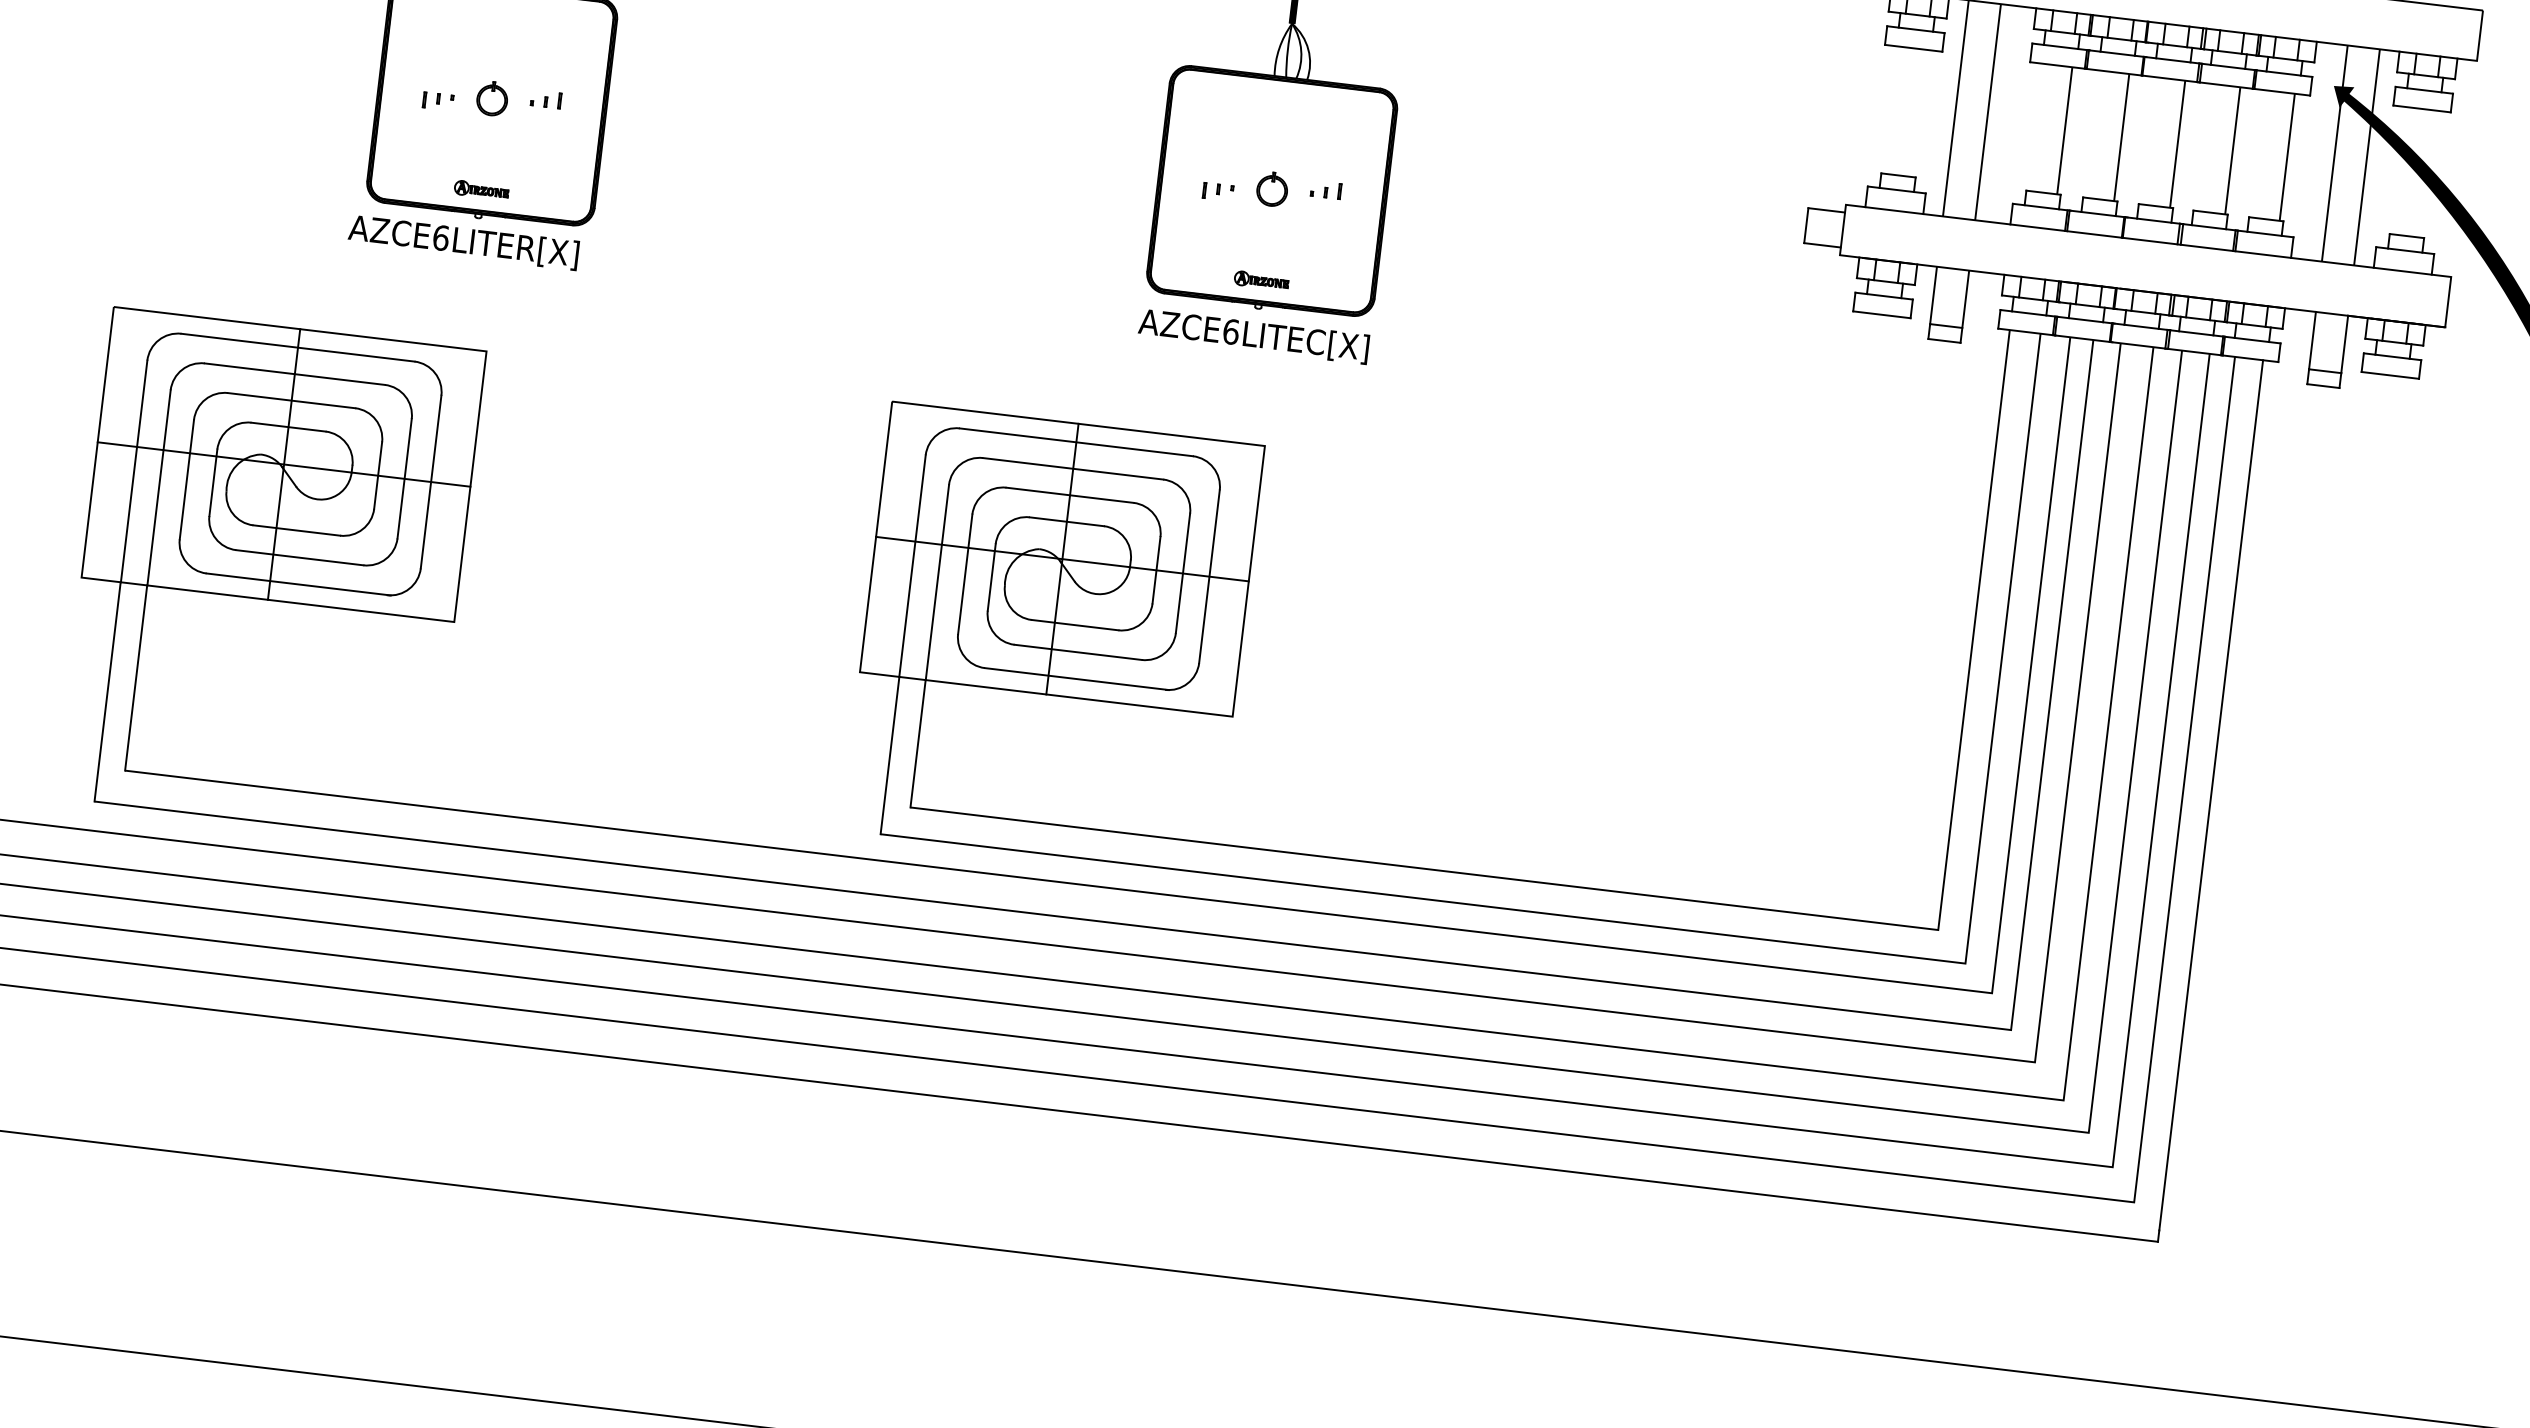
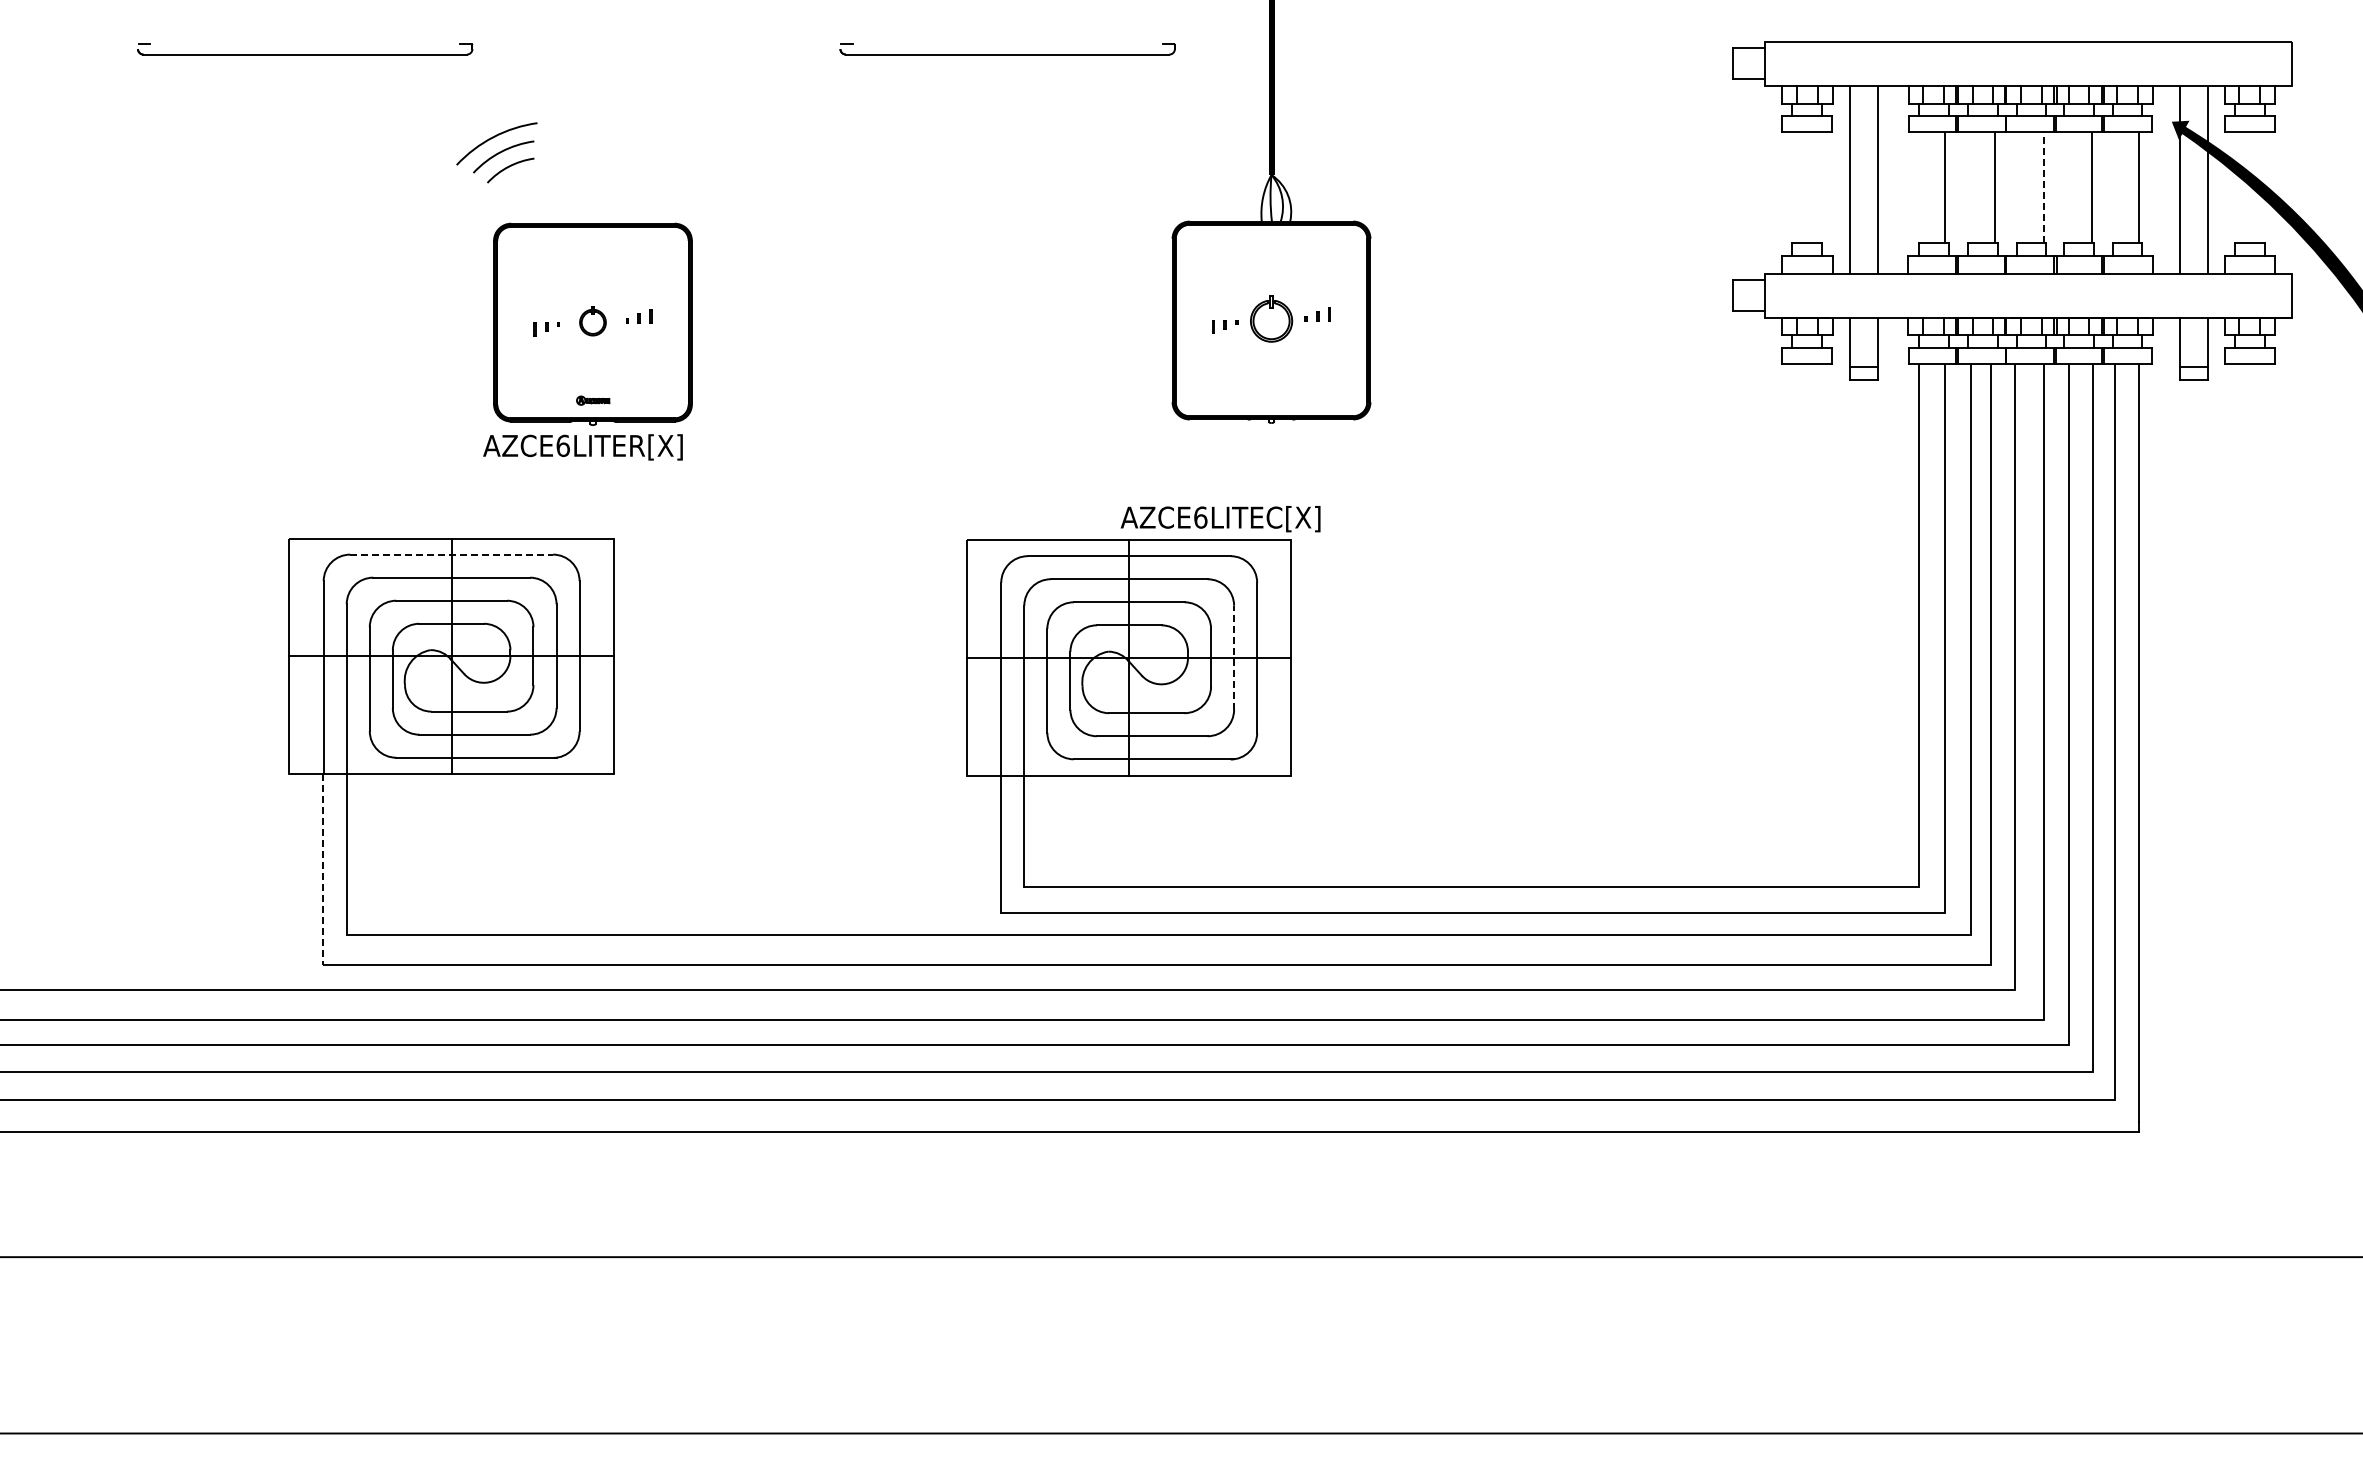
line: (2177, 143) -> (2043, 187), solid -> dashed
part: (1272, 189) -> (1271, 319), size x1.6
part: (482, 190) -> (593, 400), size x0.7
part: (1261, 280) -> (1271, 398), removed
text: (1253, 336) -> (1220, 519), moved
line: (299, 347) -> (452, 554), solid -> dashed
line: (1183, 573) -> (1234, 657), solid -> dashed
line: (107, 691) -> (323, 869), solid -> dashed

